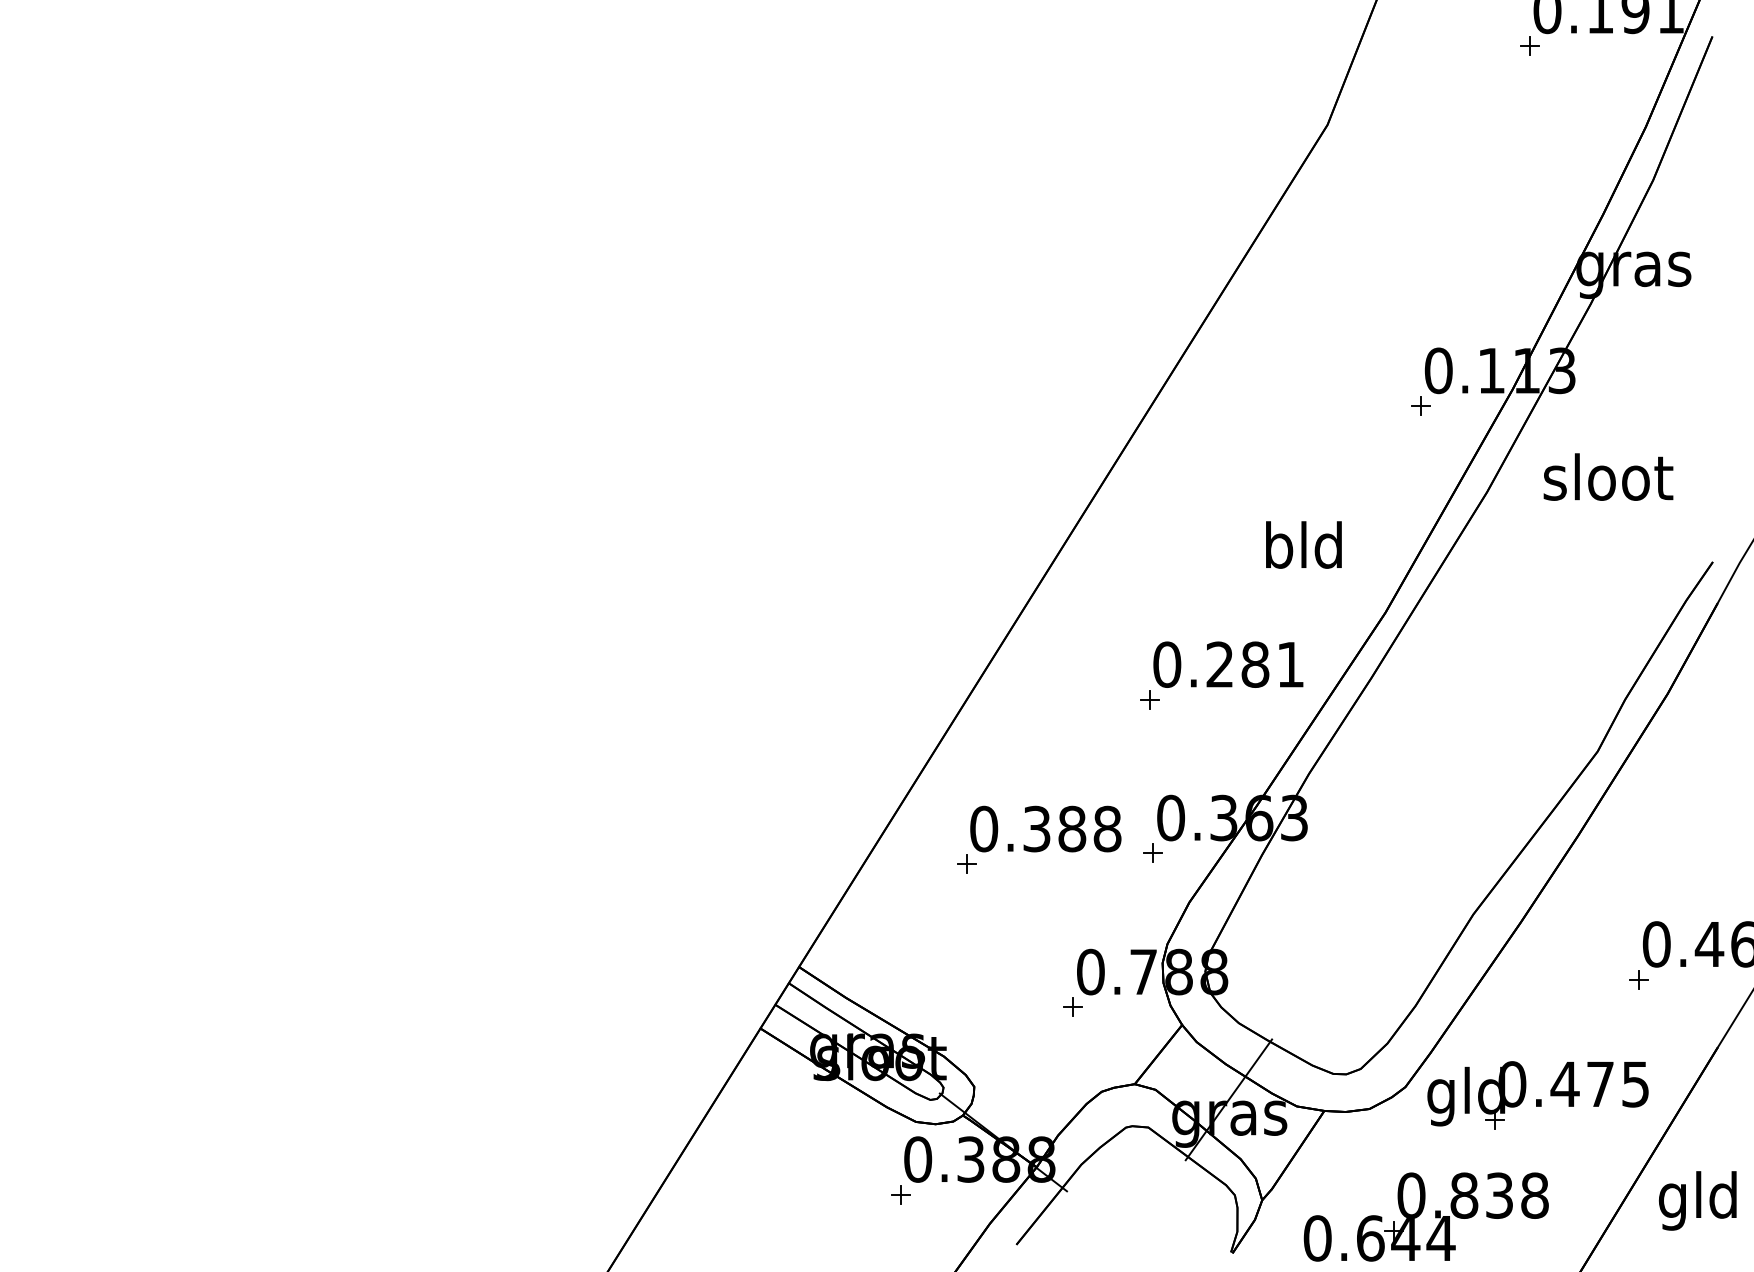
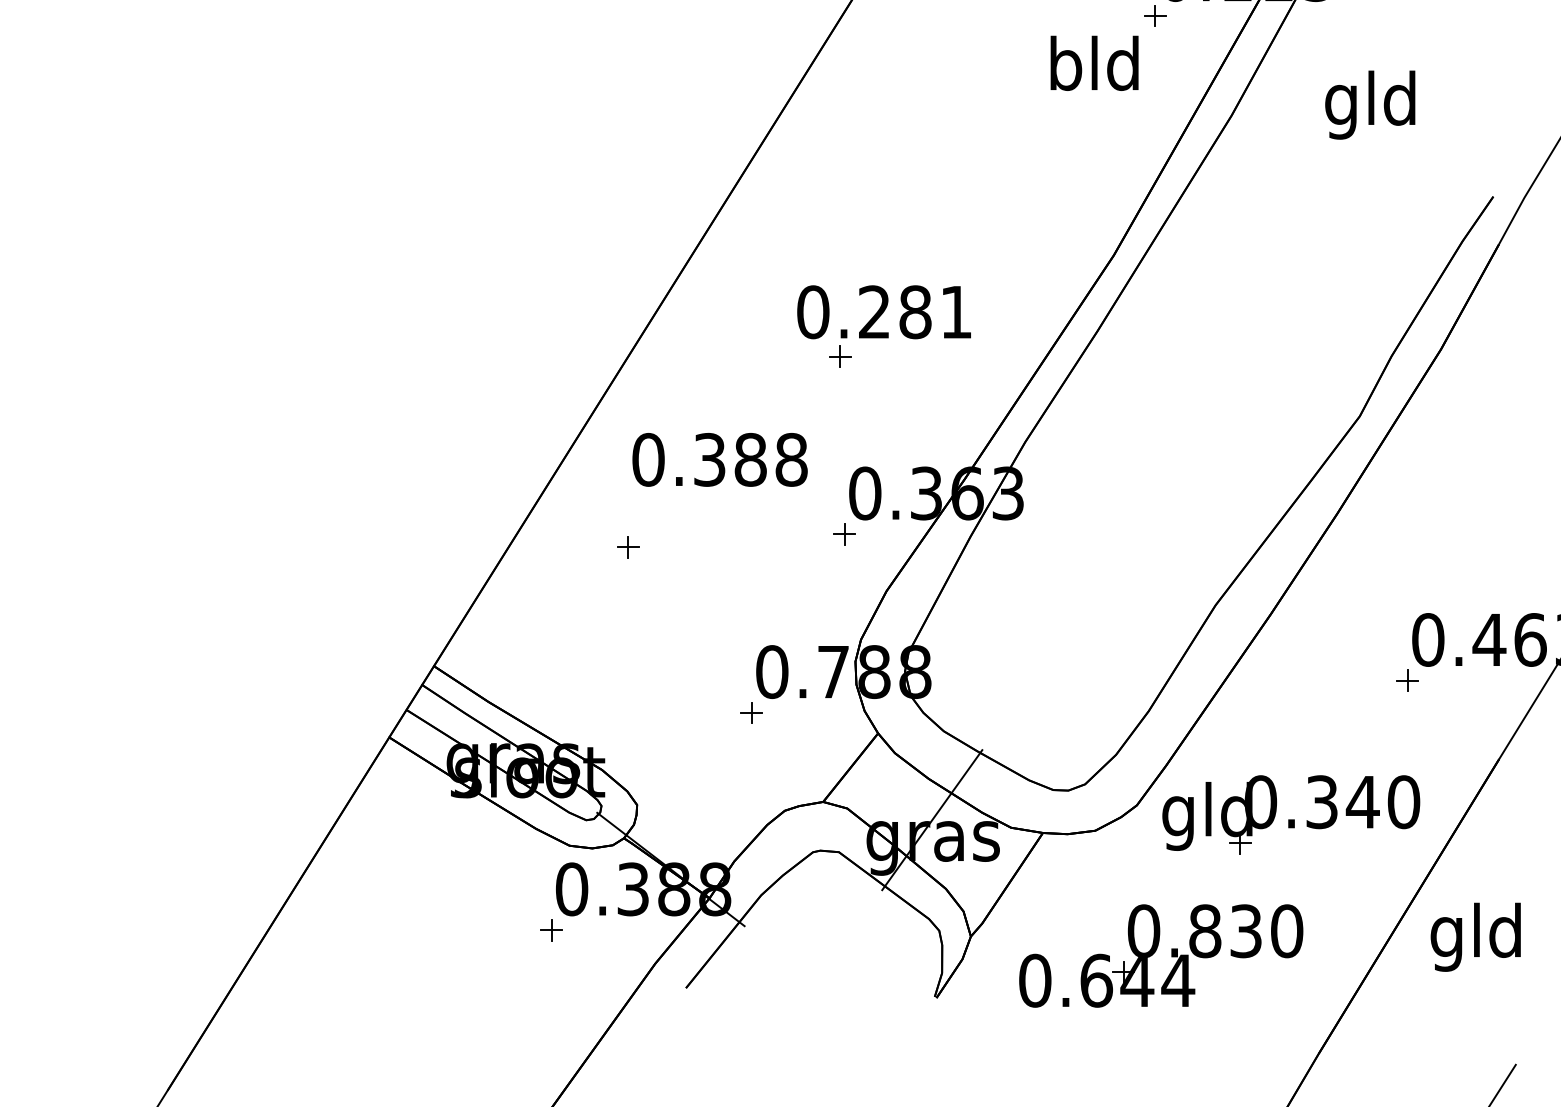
text: (1608, 482) -> (1372, 104), sloot -> gld
text: (1303, 544) -> (1094, 62), moved
text: (1228, 664) -> (884, 311), moved
text: (1045, 828) -> (719, 459), moved
text: (1599, 1084) -> (1361, 802), 0.475 -> 0.340
text: (1534, 1195) -> (1286, 931), 0.838 -> 0.830

